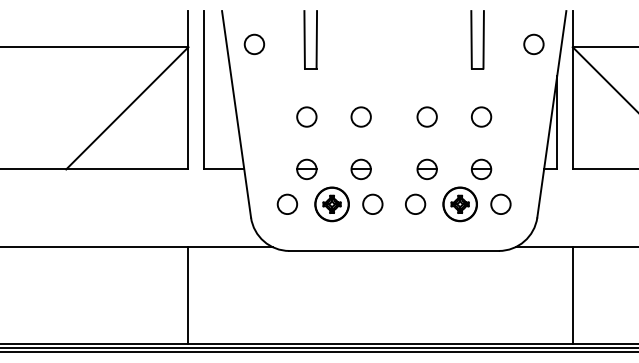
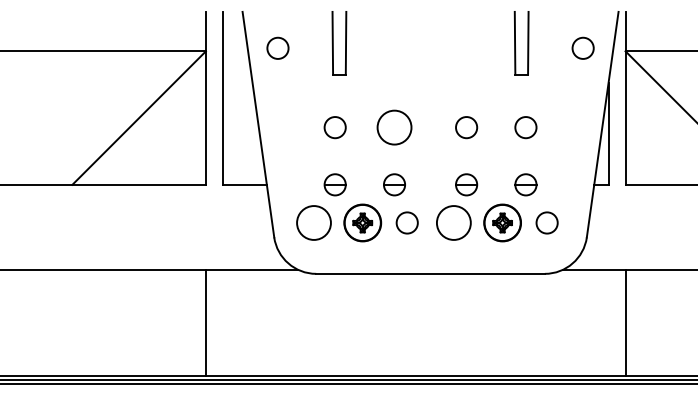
circle: (360, 116) -> (393, 127), size x1.6
circle: (287, 204) -> (314, 223), size x1.6
circle: (415, 204) -> (453, 223), size x1.6

